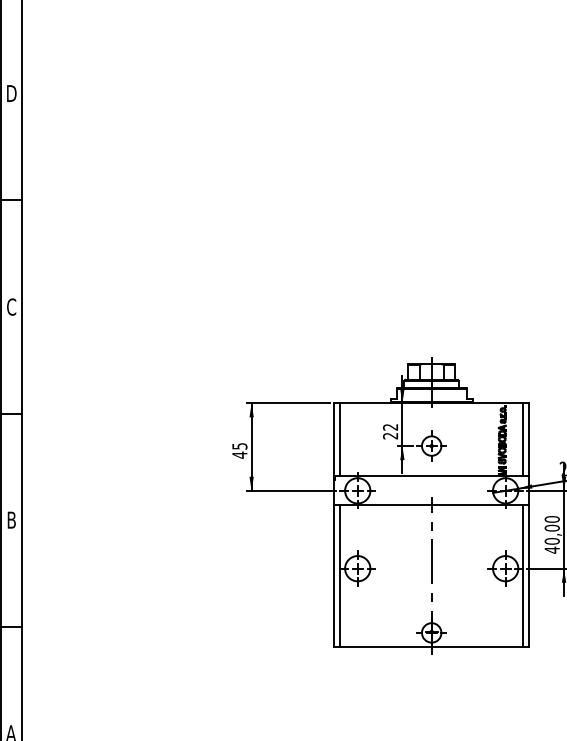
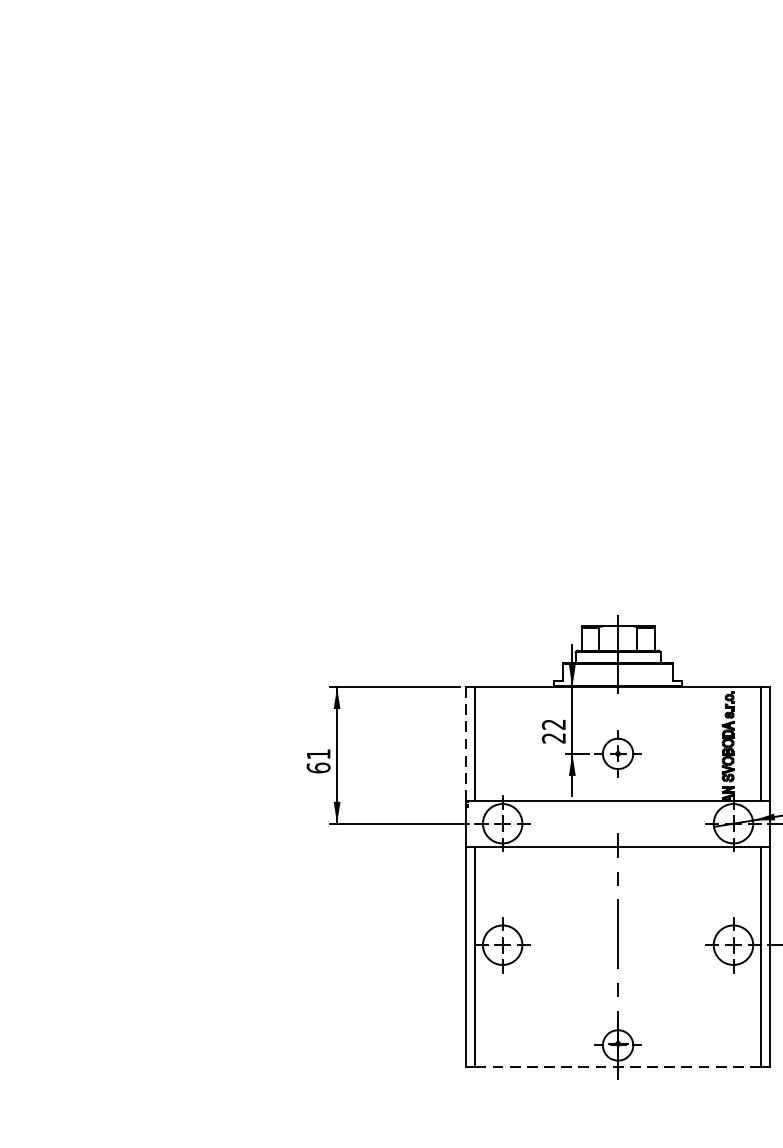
line: (334, 439) -> (466, 743), solid -> dashed
text: (239, 450) -> (318, 760), 45 -> 61
line: (432, 646) -> (619, 1066), solid -> dashed

